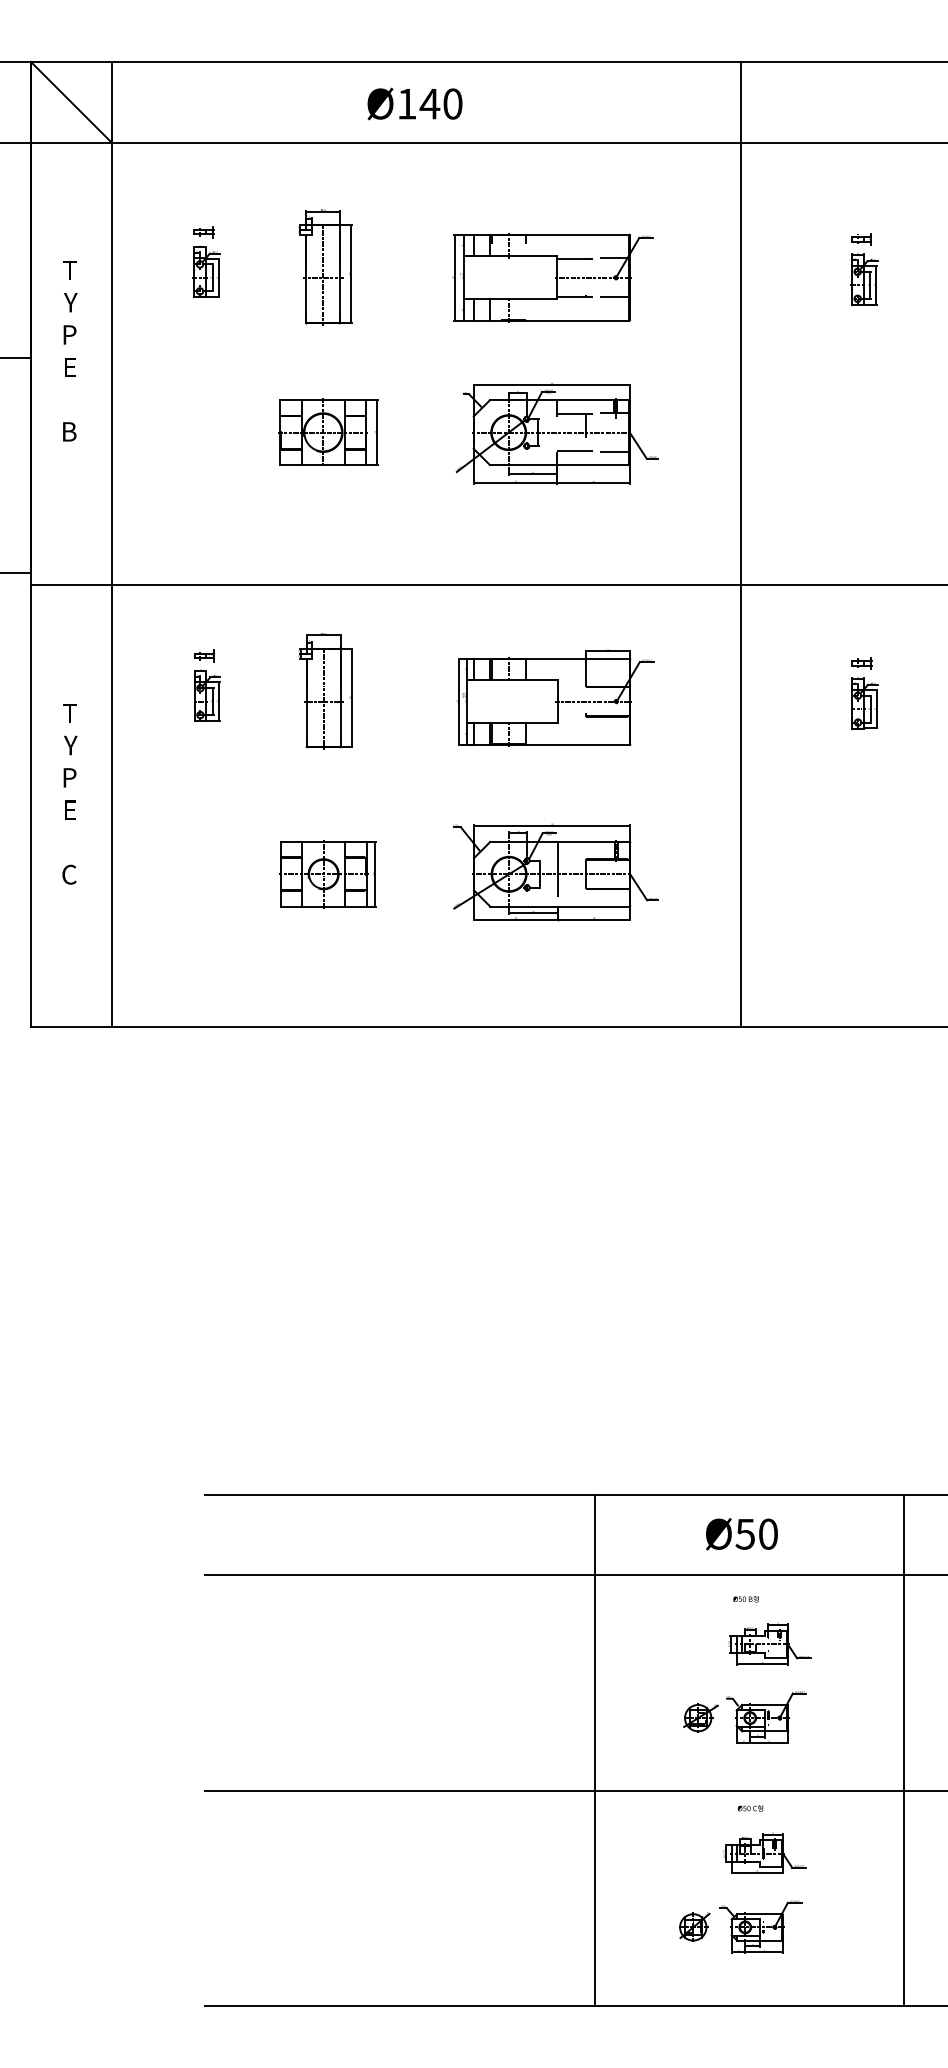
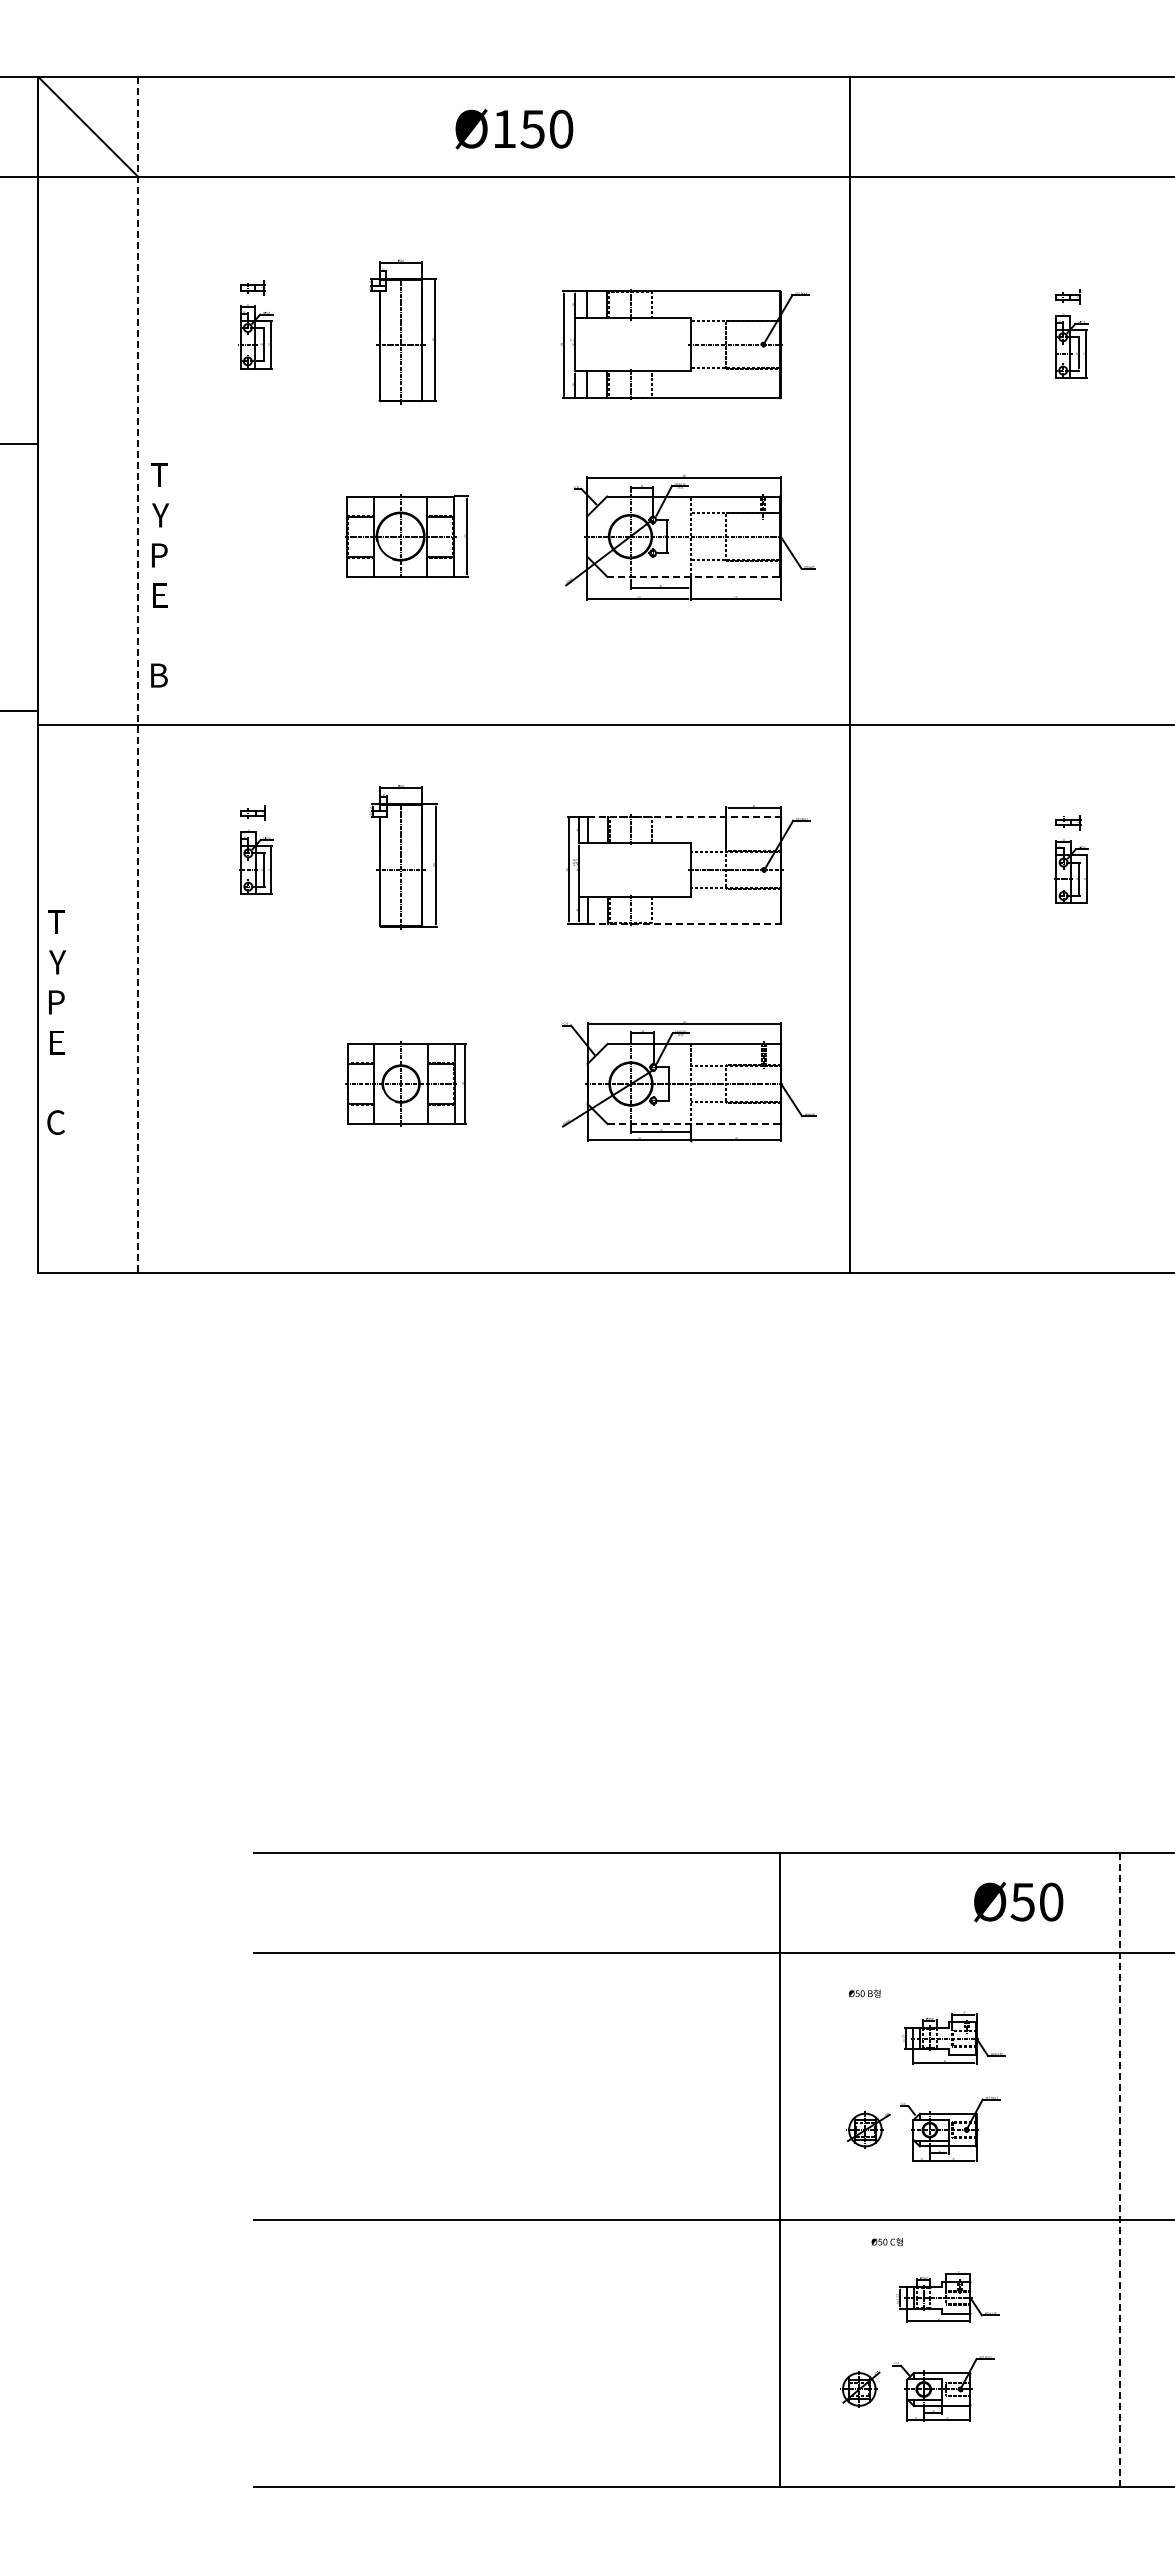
text: (429, 104) -> (532, 129), Ø140 -> Ø150
text: (70, 351) -> (160, 575), moved
line: (560, 464) -> (694, 576), solid -> dashed
line: (741, 543) -> (849, 674), moved
line: (111, 544) -> (138, 675), solid -> dashed
line: (552, 658) -> (684, 816), solid -> dashed
line: (552, 744) -> (684, 923), solid -> dashed
text: (69, 794) -> (56, 1022), moved
line: (560, 906) -> (694, 1124), solid -> dashed
text: (741, 1534) -> (1018, 1902), moved
text: (745, 1599) -> (864, 1993), moved
line: (594, 1750) -> (779, 2170), moved
line: (903, 1750) -> (1119, 2170), solid -> dashed
text: (749, 1808) -> (886, 2242), moved

